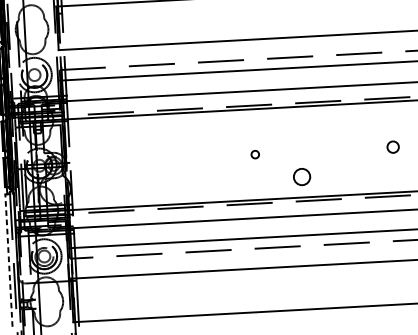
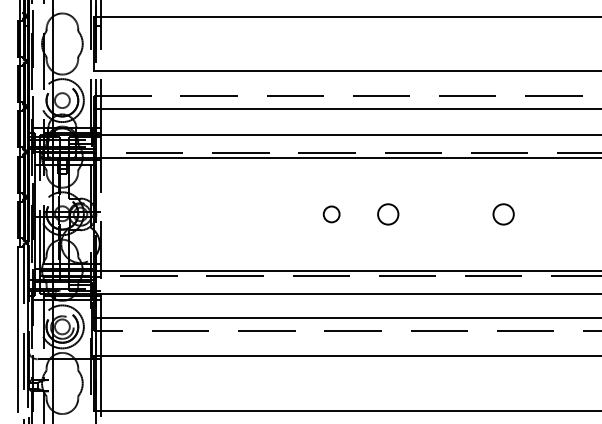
circle: (393, 147) -> (503, 214), size x1.43
circle: (255, 154) -> (331, 214), size x1.67
circle: (302, 177) -> (388, 214), moved
line: (9, 260) -> (18, 329), dashed -> solid

